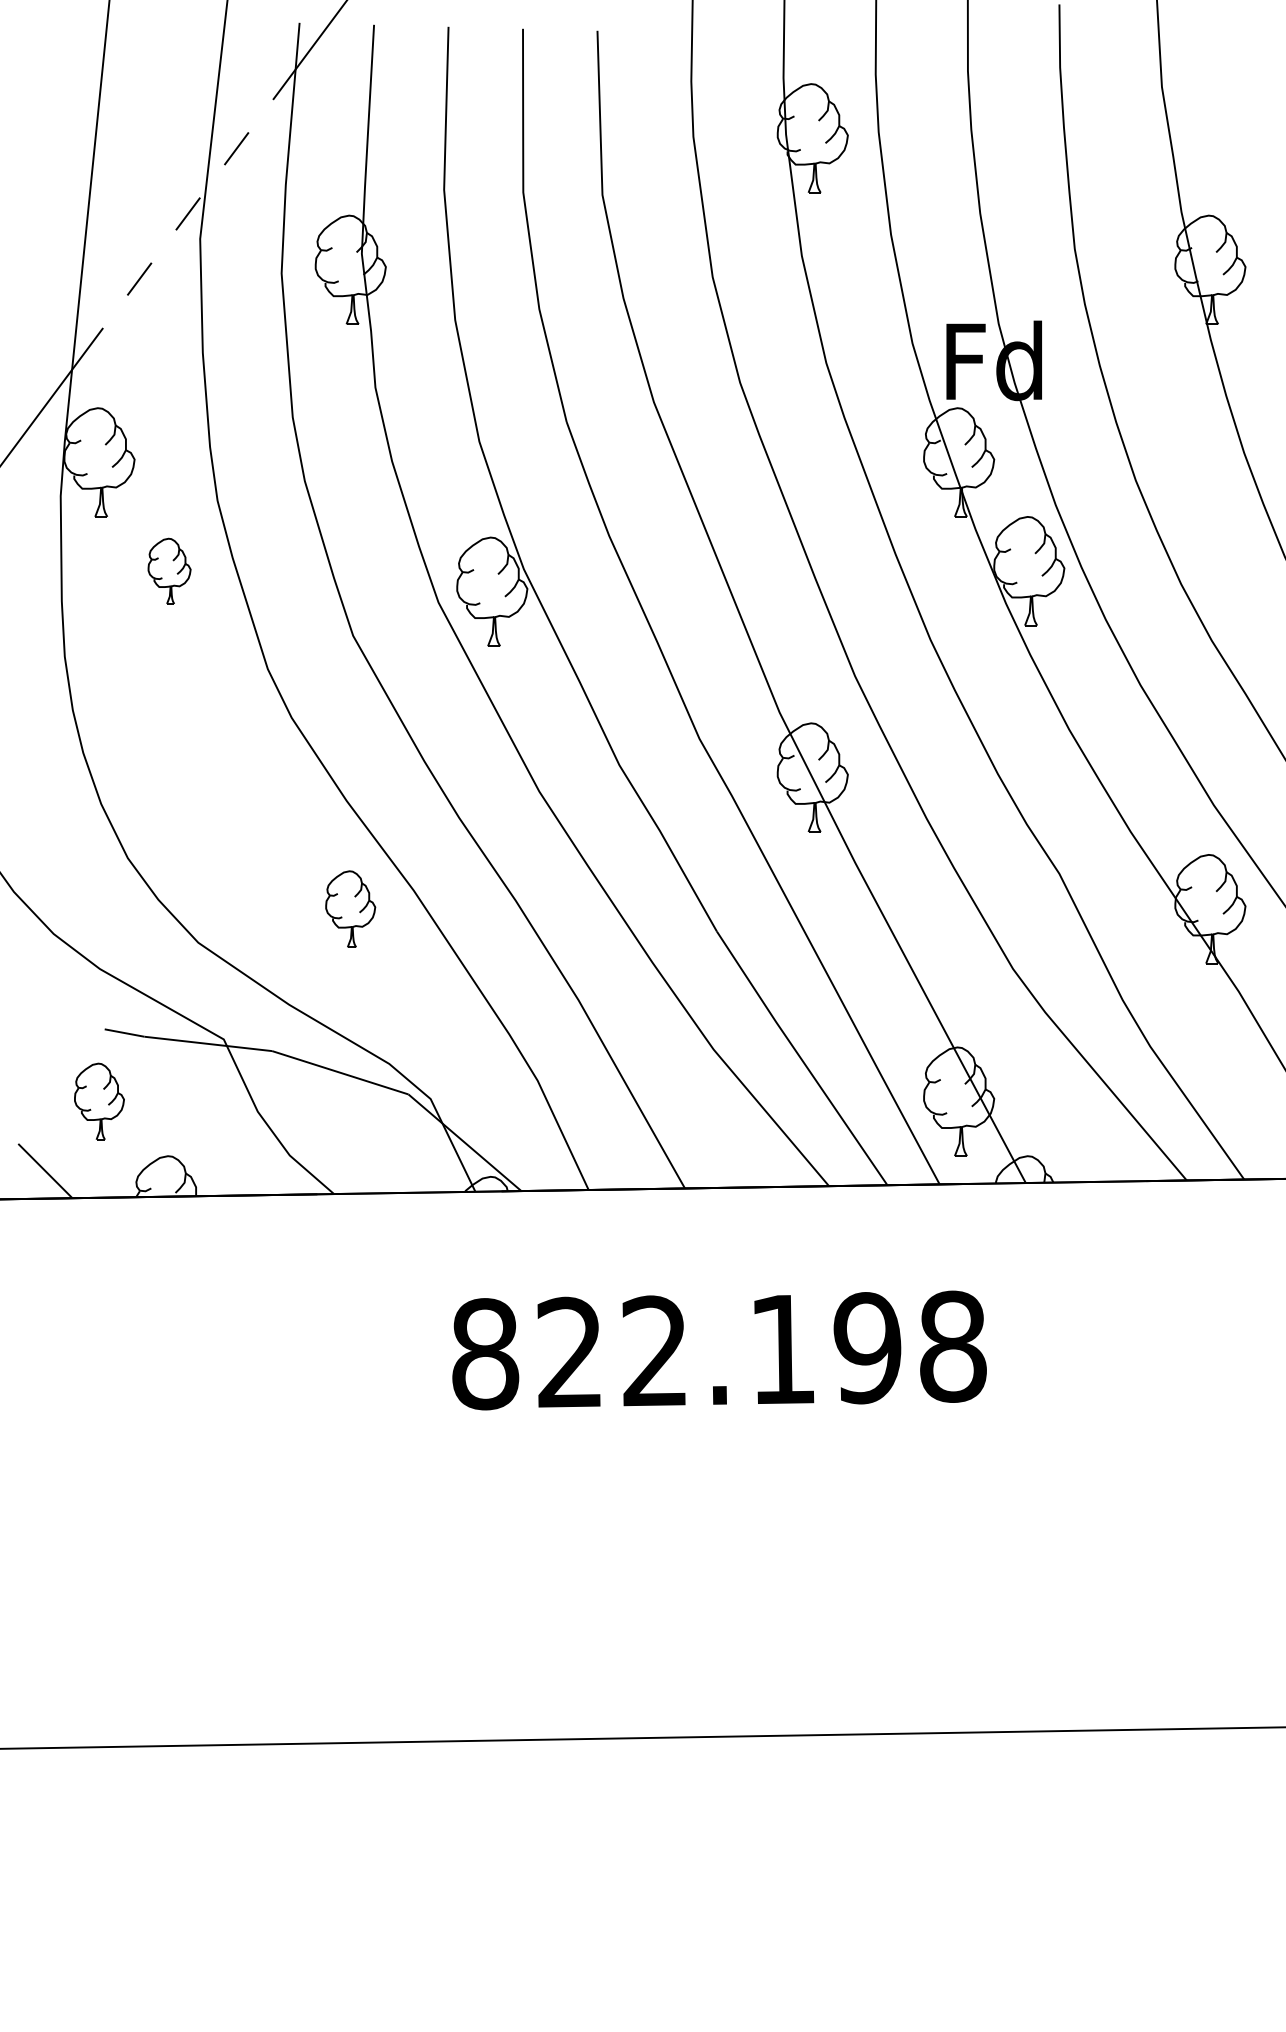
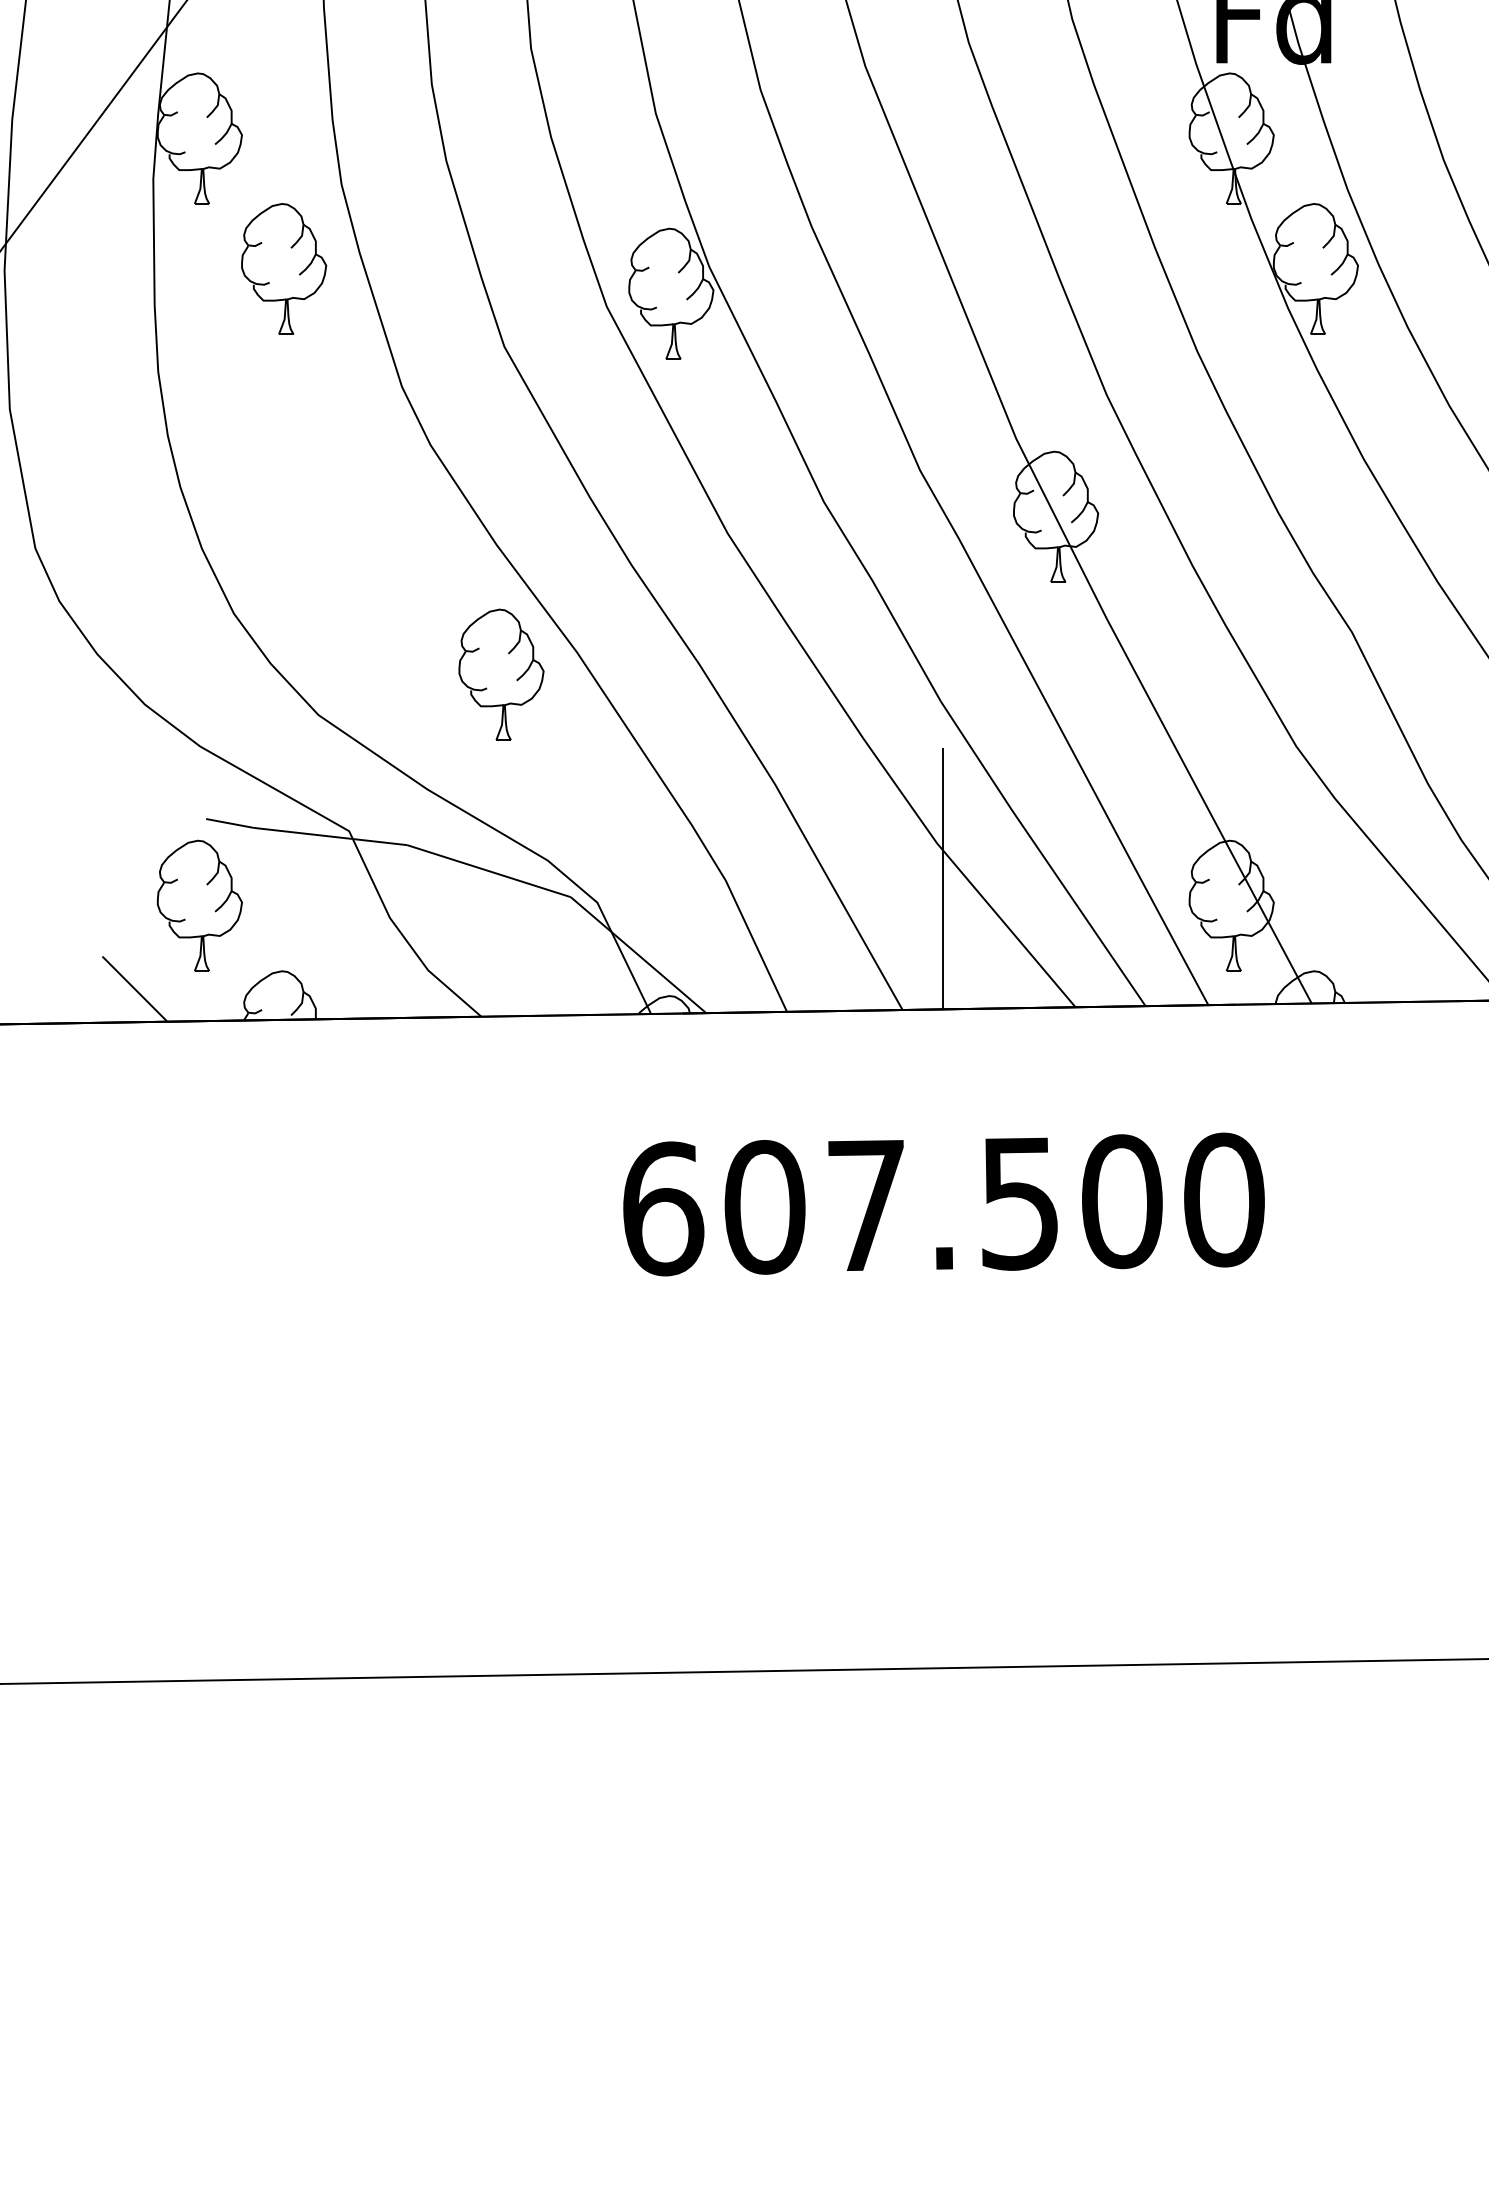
part: (169, 571) -> (283, 269), size x1.67
part: (350, 909) -> (501, 675), size x1.43
line: (718, 1079) -> (942, 879), added
part: (99, 1101) -> (199, 905), size x1.43
text: (719, 1350) -> (944, 1204), 822.198 -> 607.500

